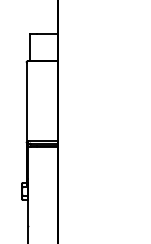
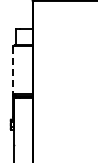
line: (26, 103) -> (13, 71), solid -> dashed

